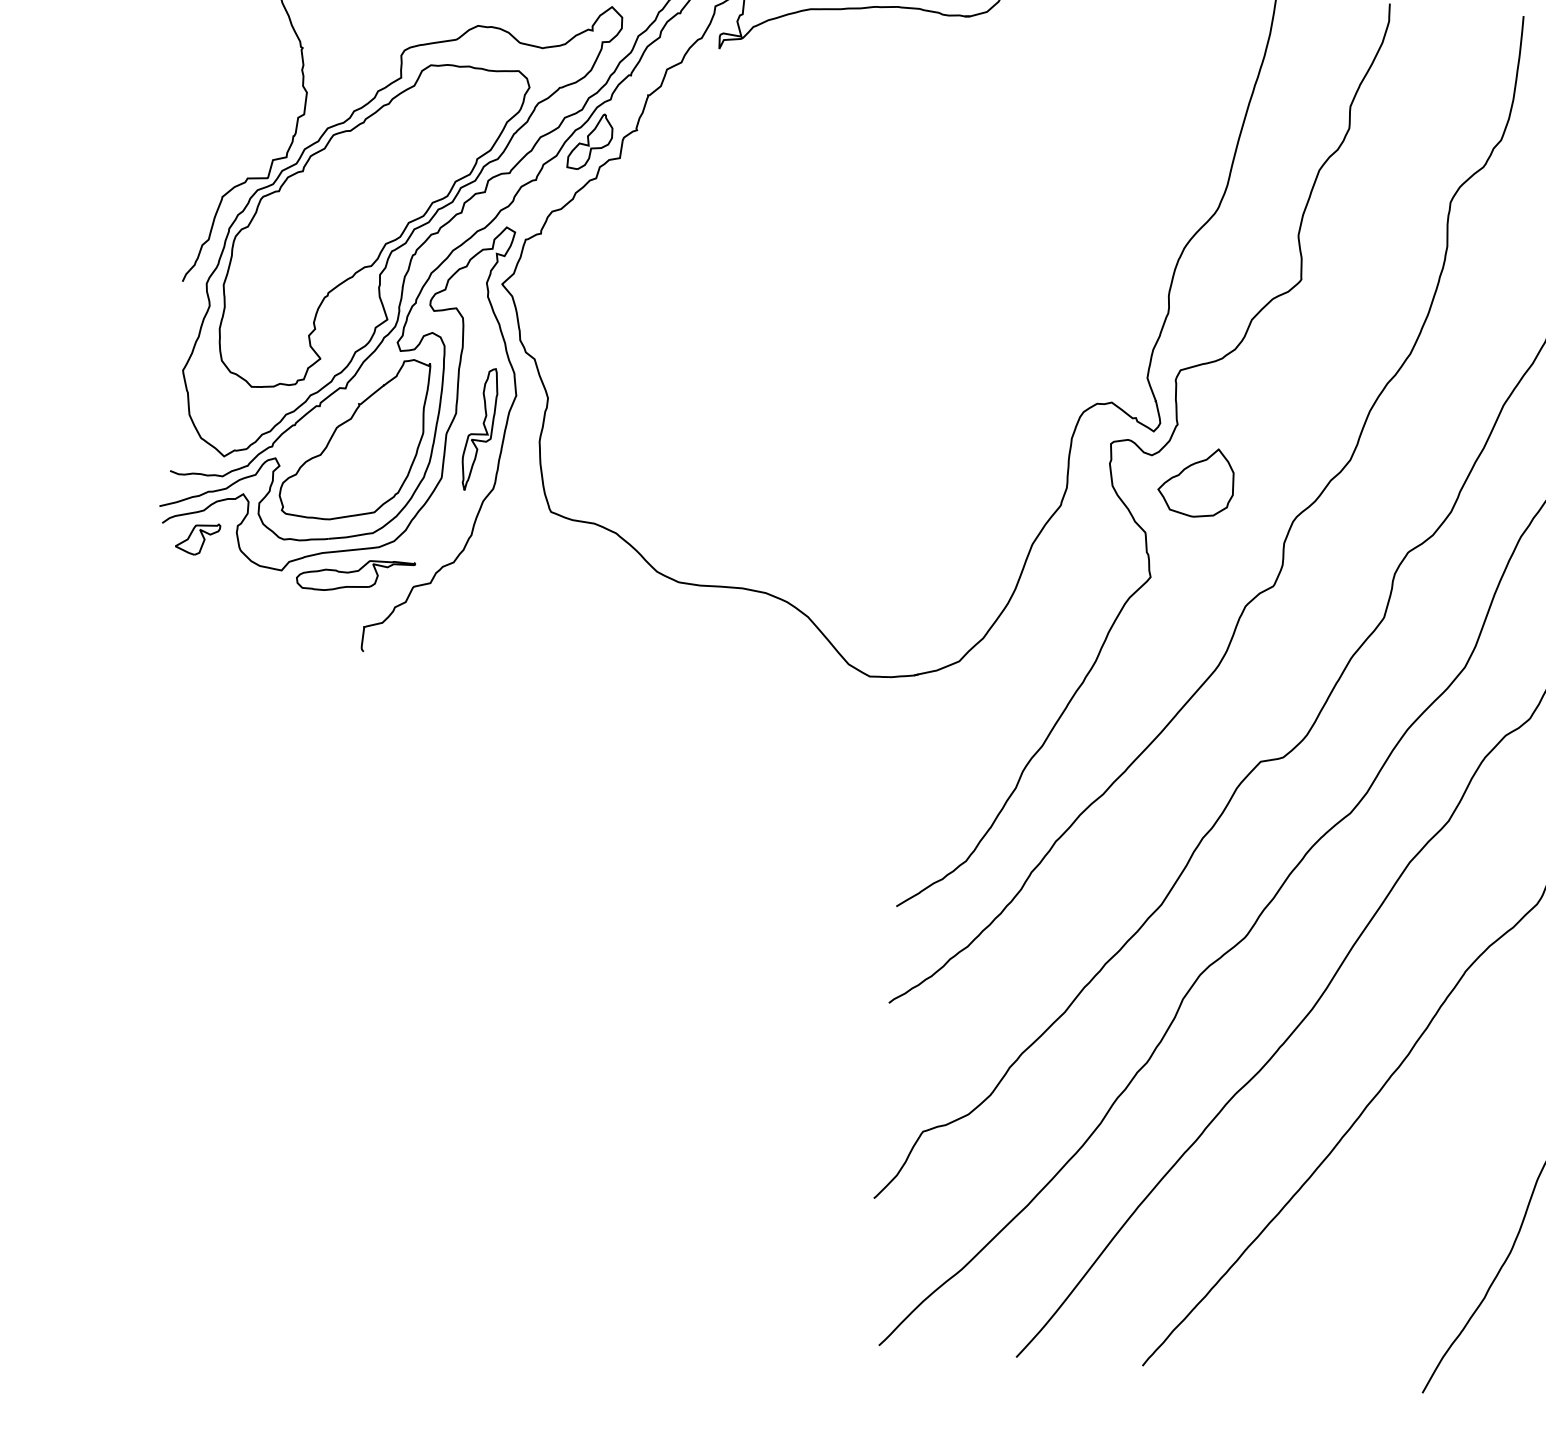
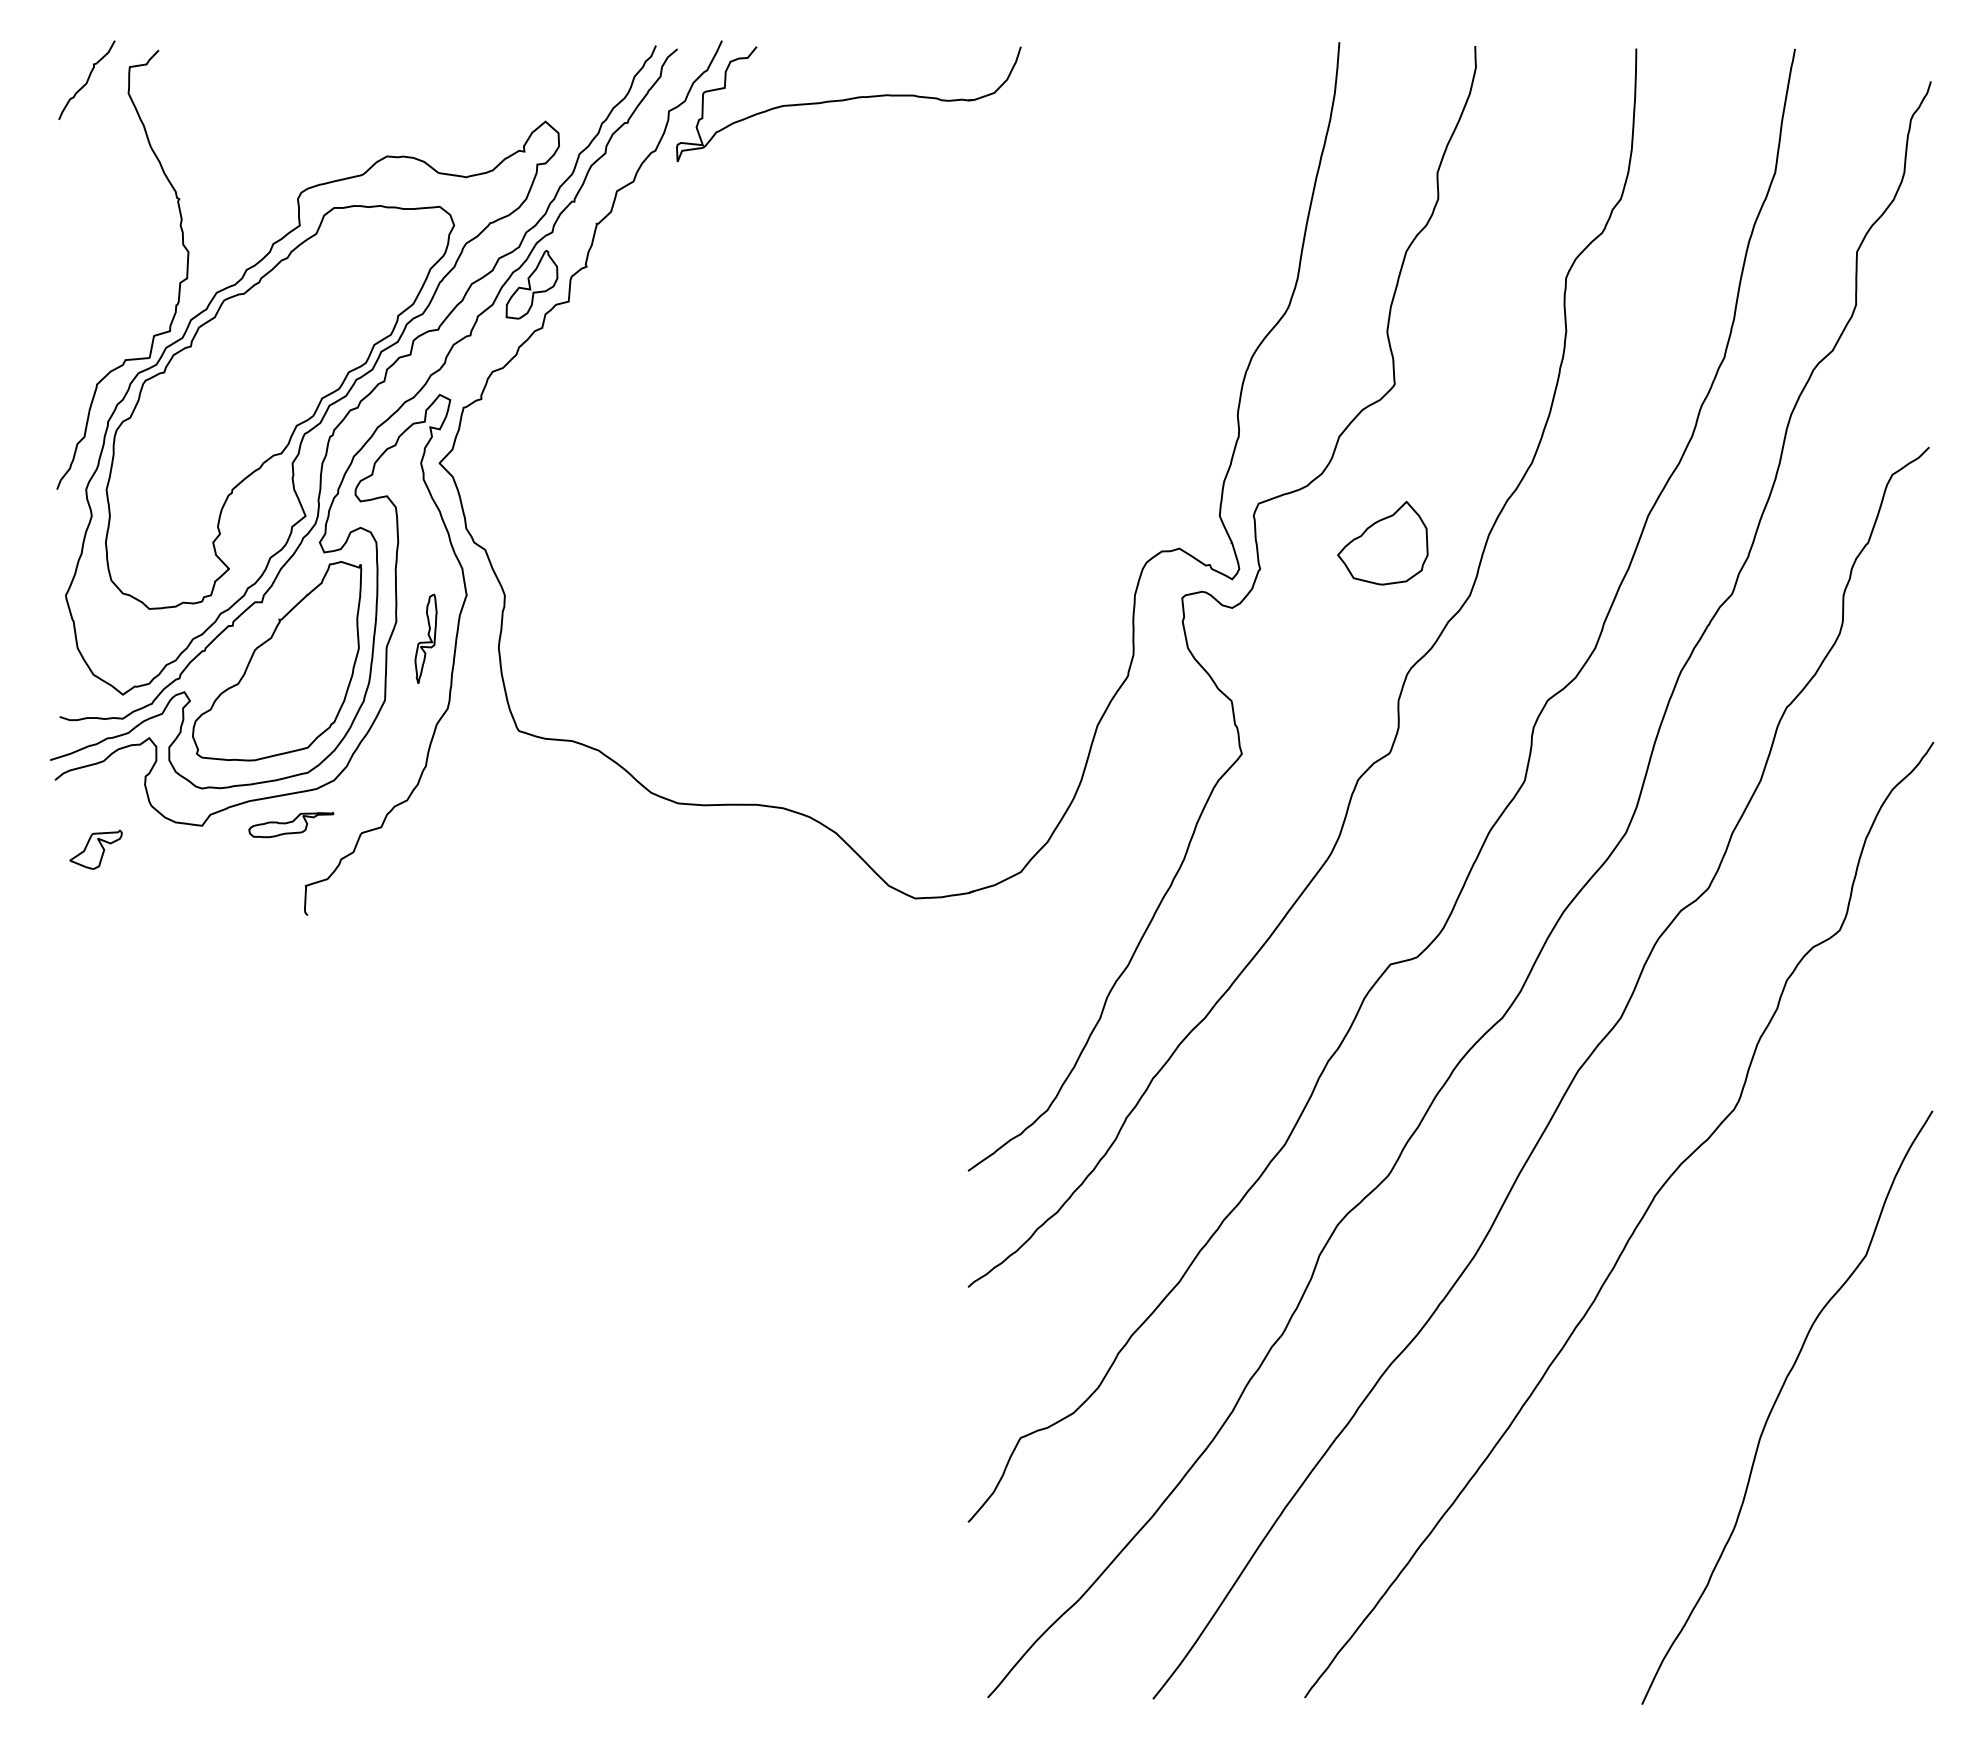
part: (479, 429) -> (425, 638), size x0.6
part: (1196, 481) -> (1382, 542), moved
part: (197, 538) -> (95, 849), moved
part: (356, 575) -> (291, 824), size x0.6

